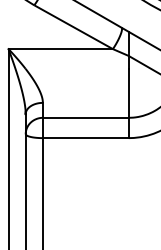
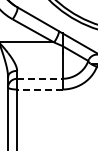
line: (85, 117) -> (39, 78), solid -> dashed
line: (85, 138) -> (39, 89), solid -> dashed

